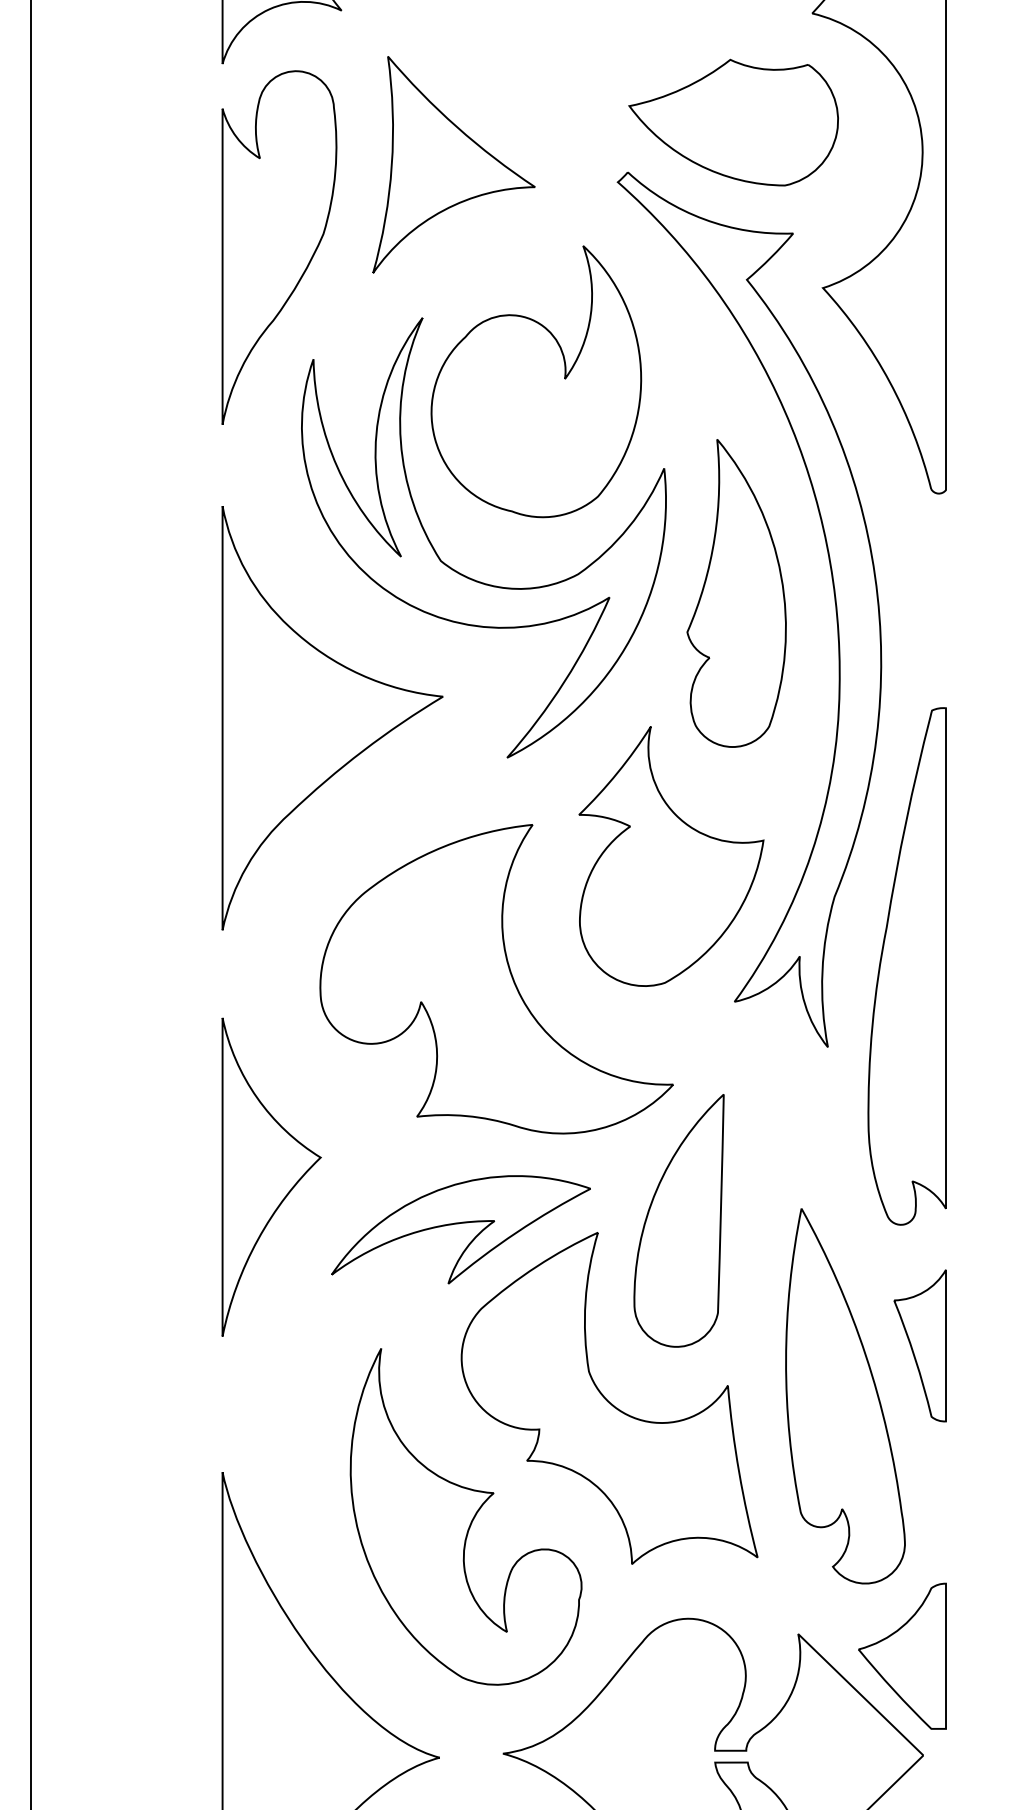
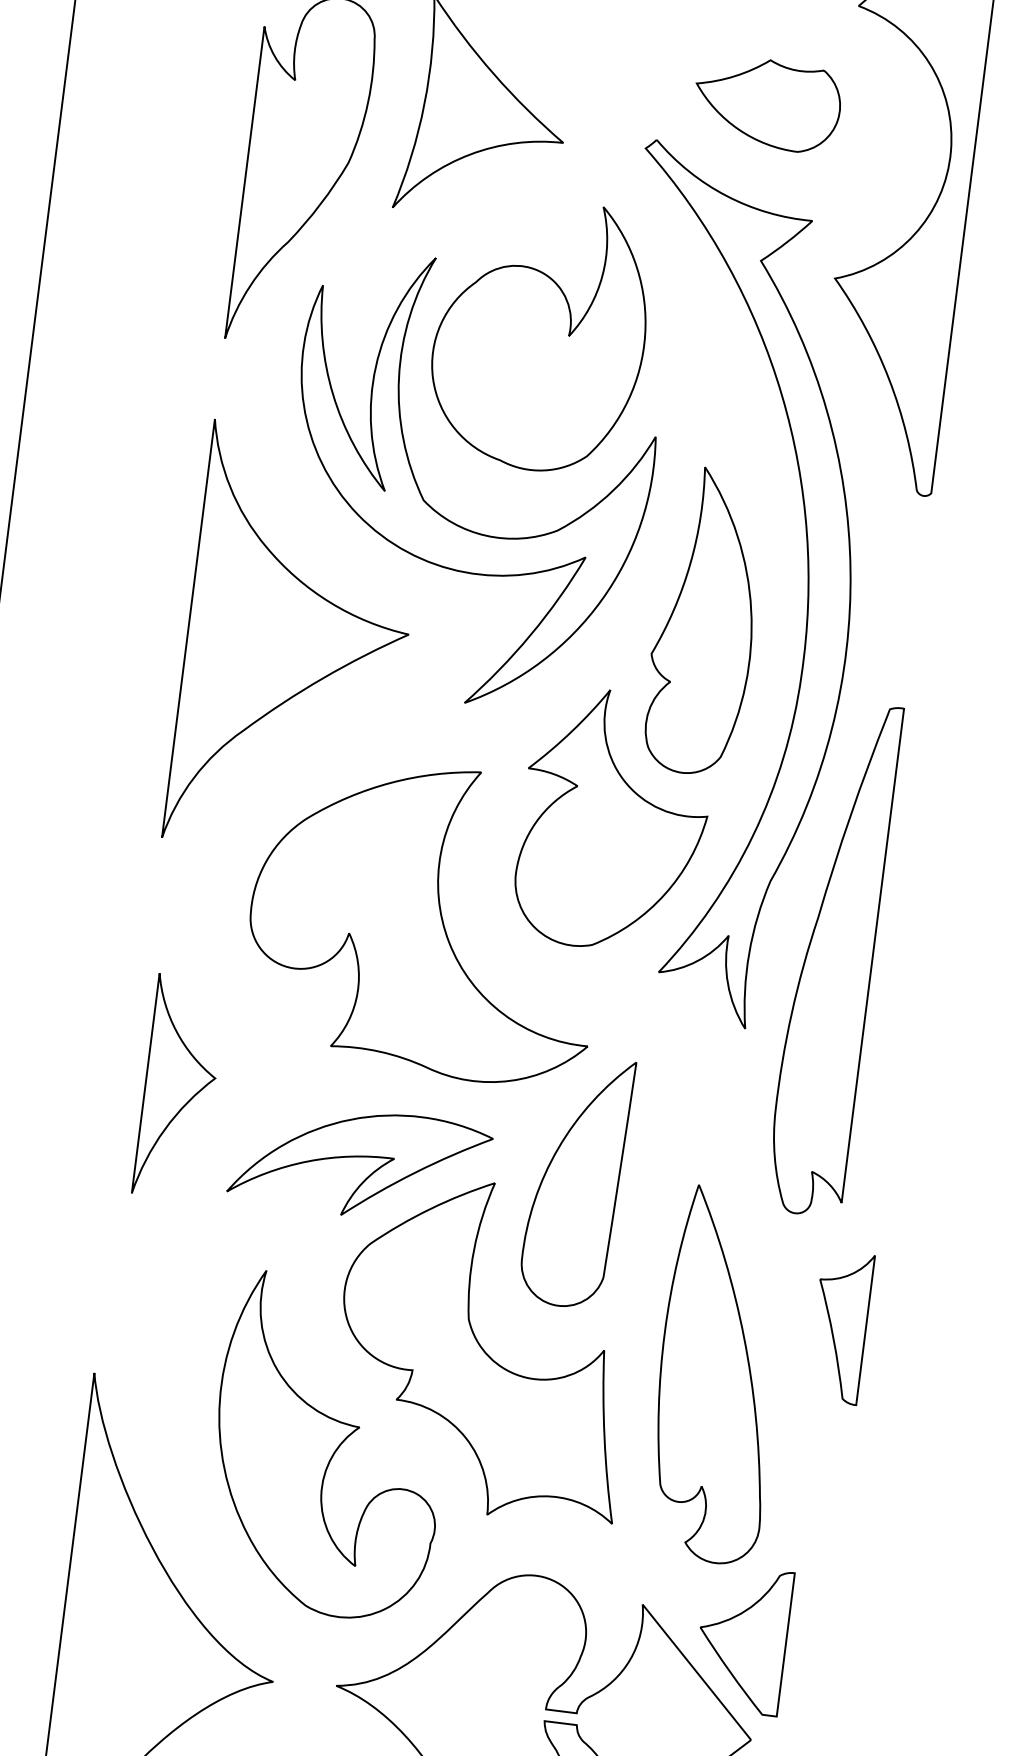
part: (733, 122) -> (767, 103), size x0.7
part: (736, 593) -> (704, 621), moved
part: (271, 1176) -> (179, 1087), size x0.7
part: (919, 1345) -> (839, 1326), moved

